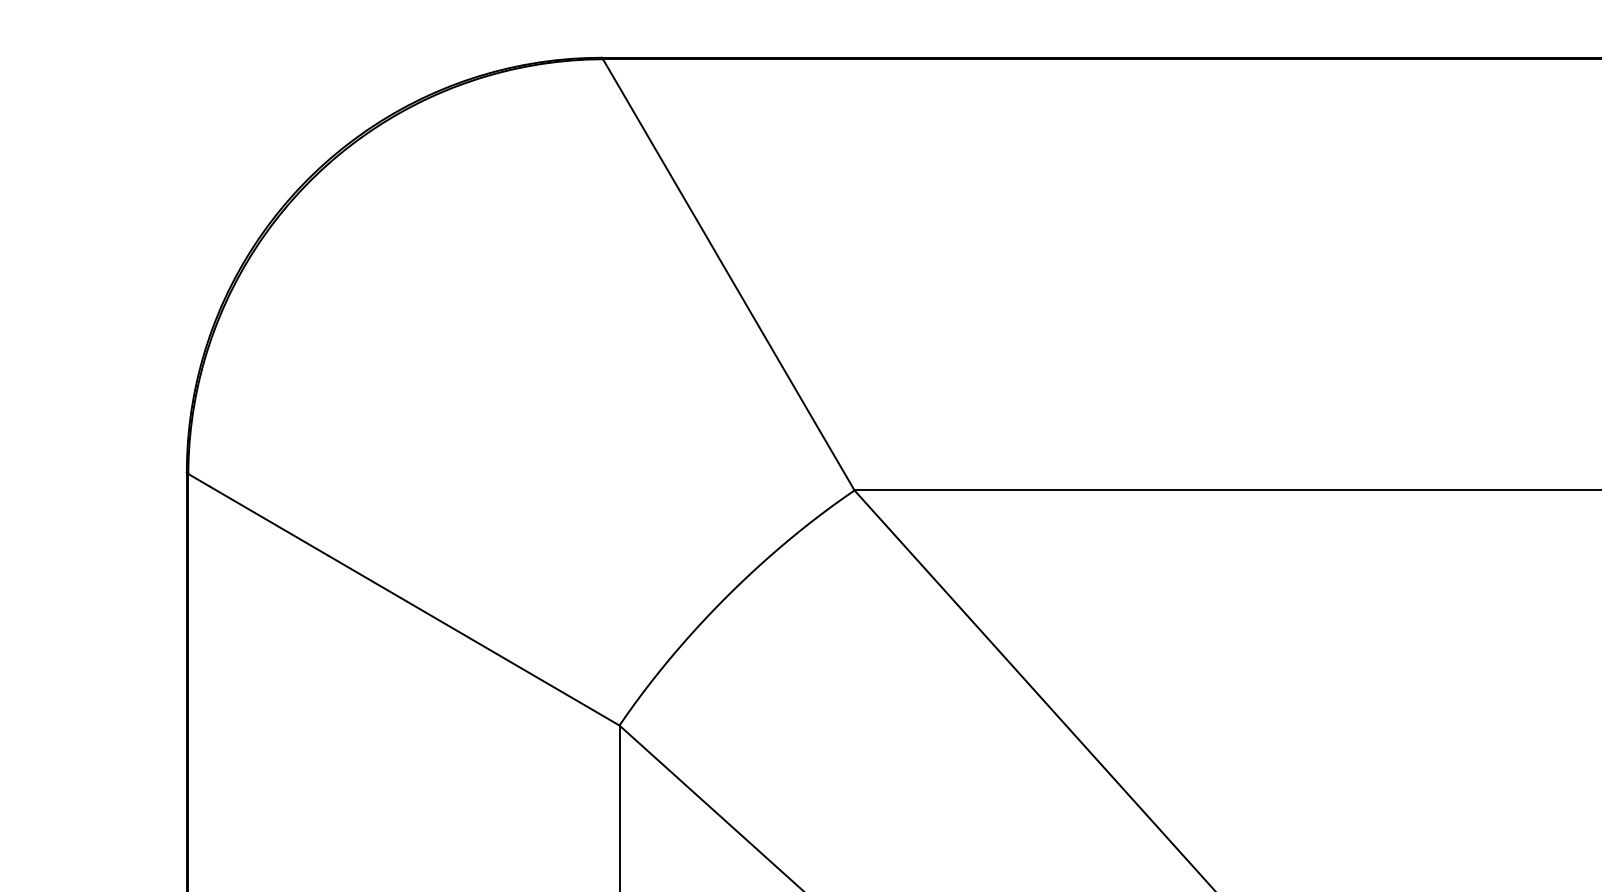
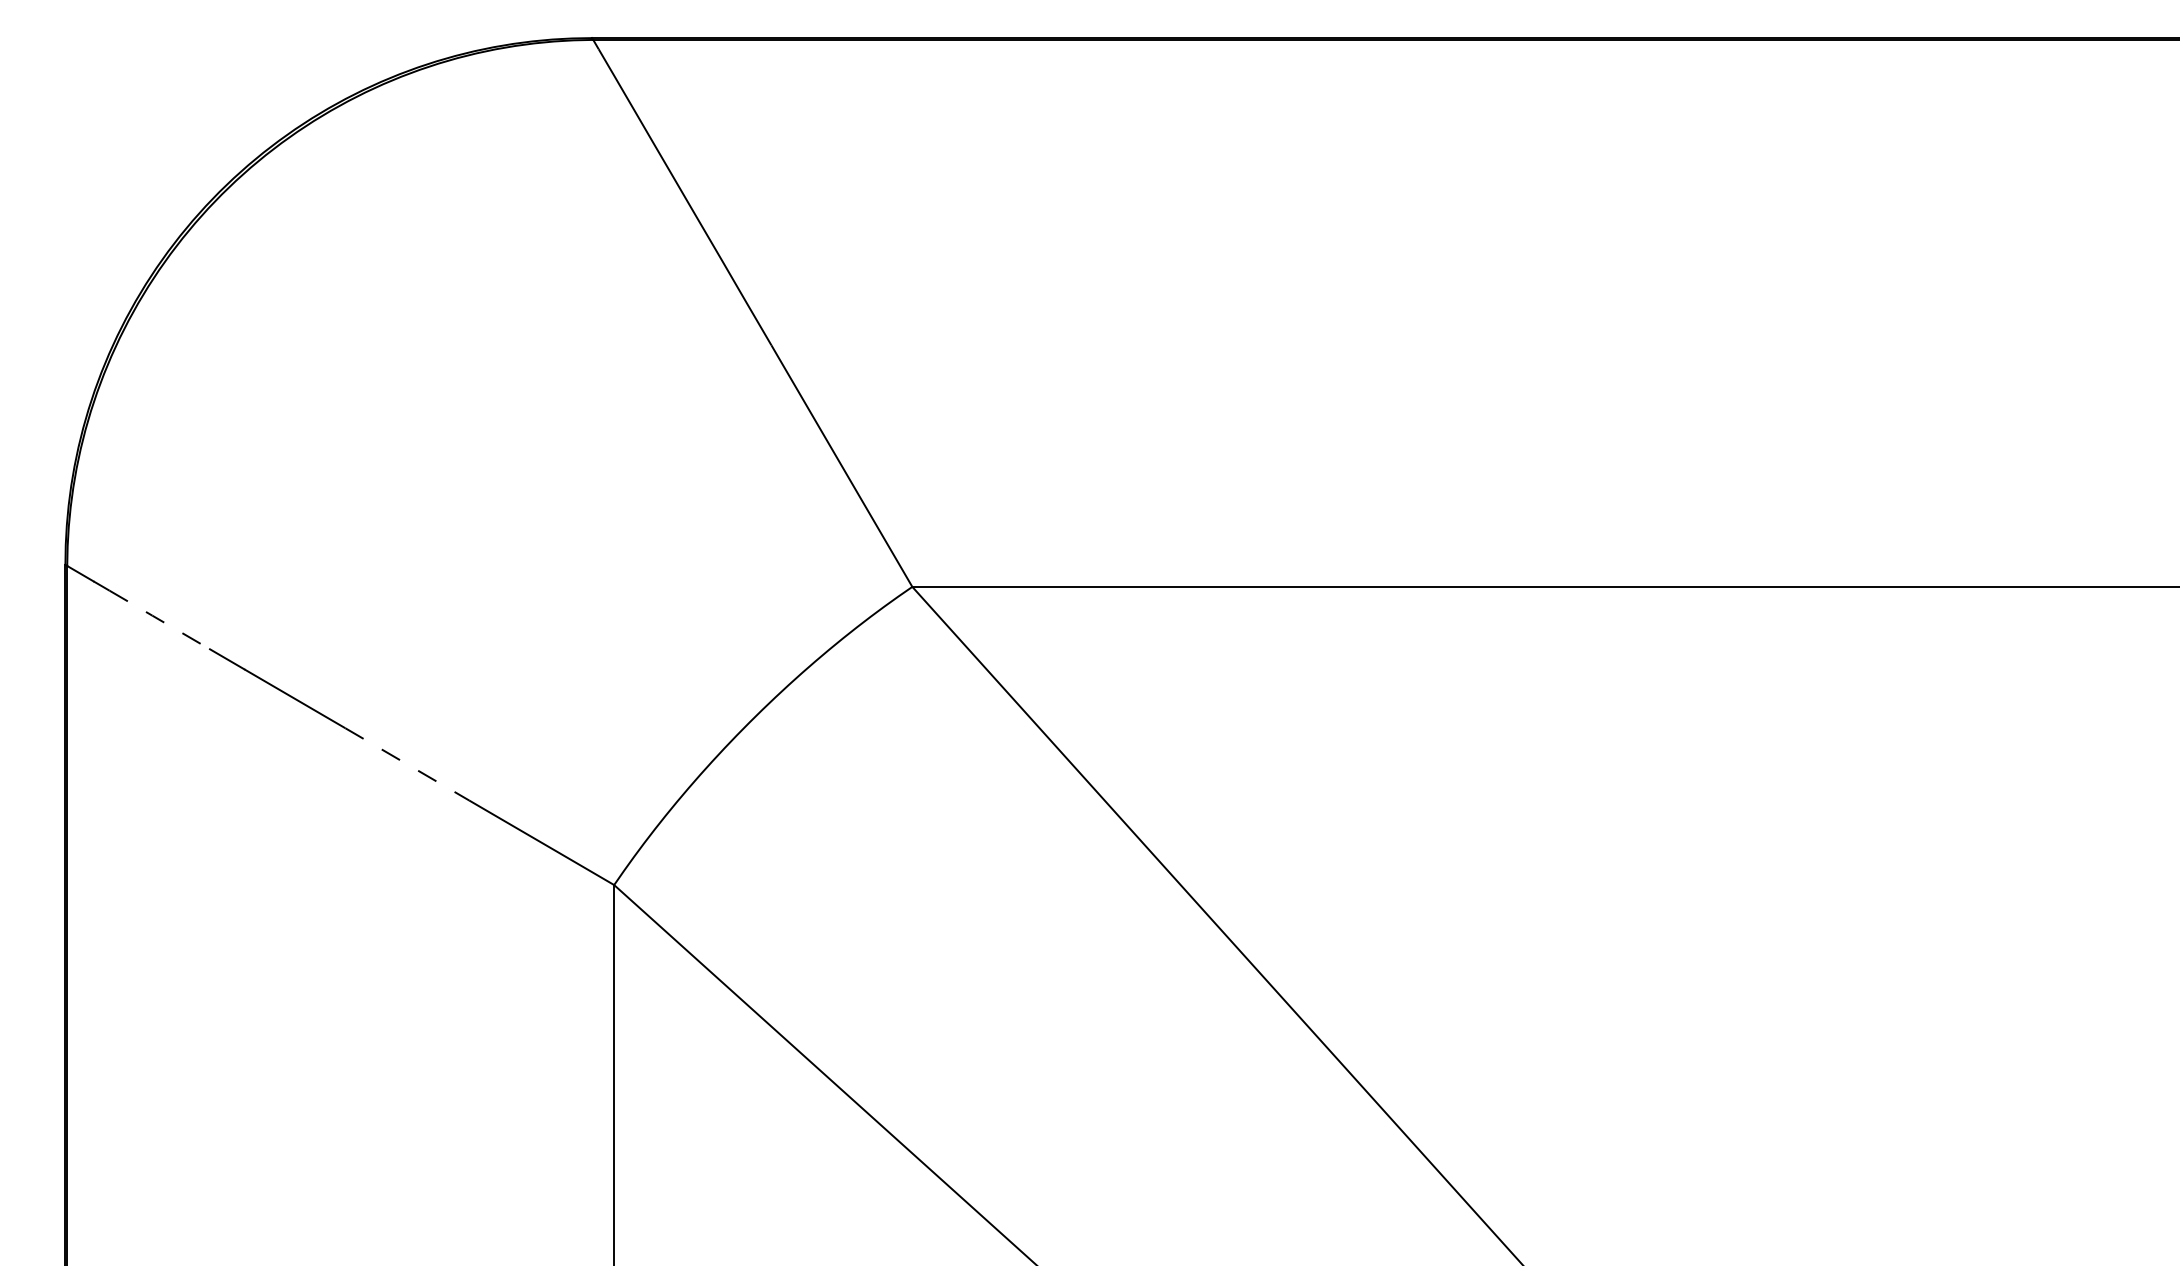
line: (261, 516) -> (159, 619), solid -> dashed
line: (456, 630) -> (407, 764), solid -> dashed

